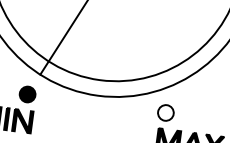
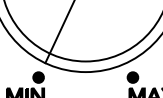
fill: (165, 112) -> (132, 77), added

